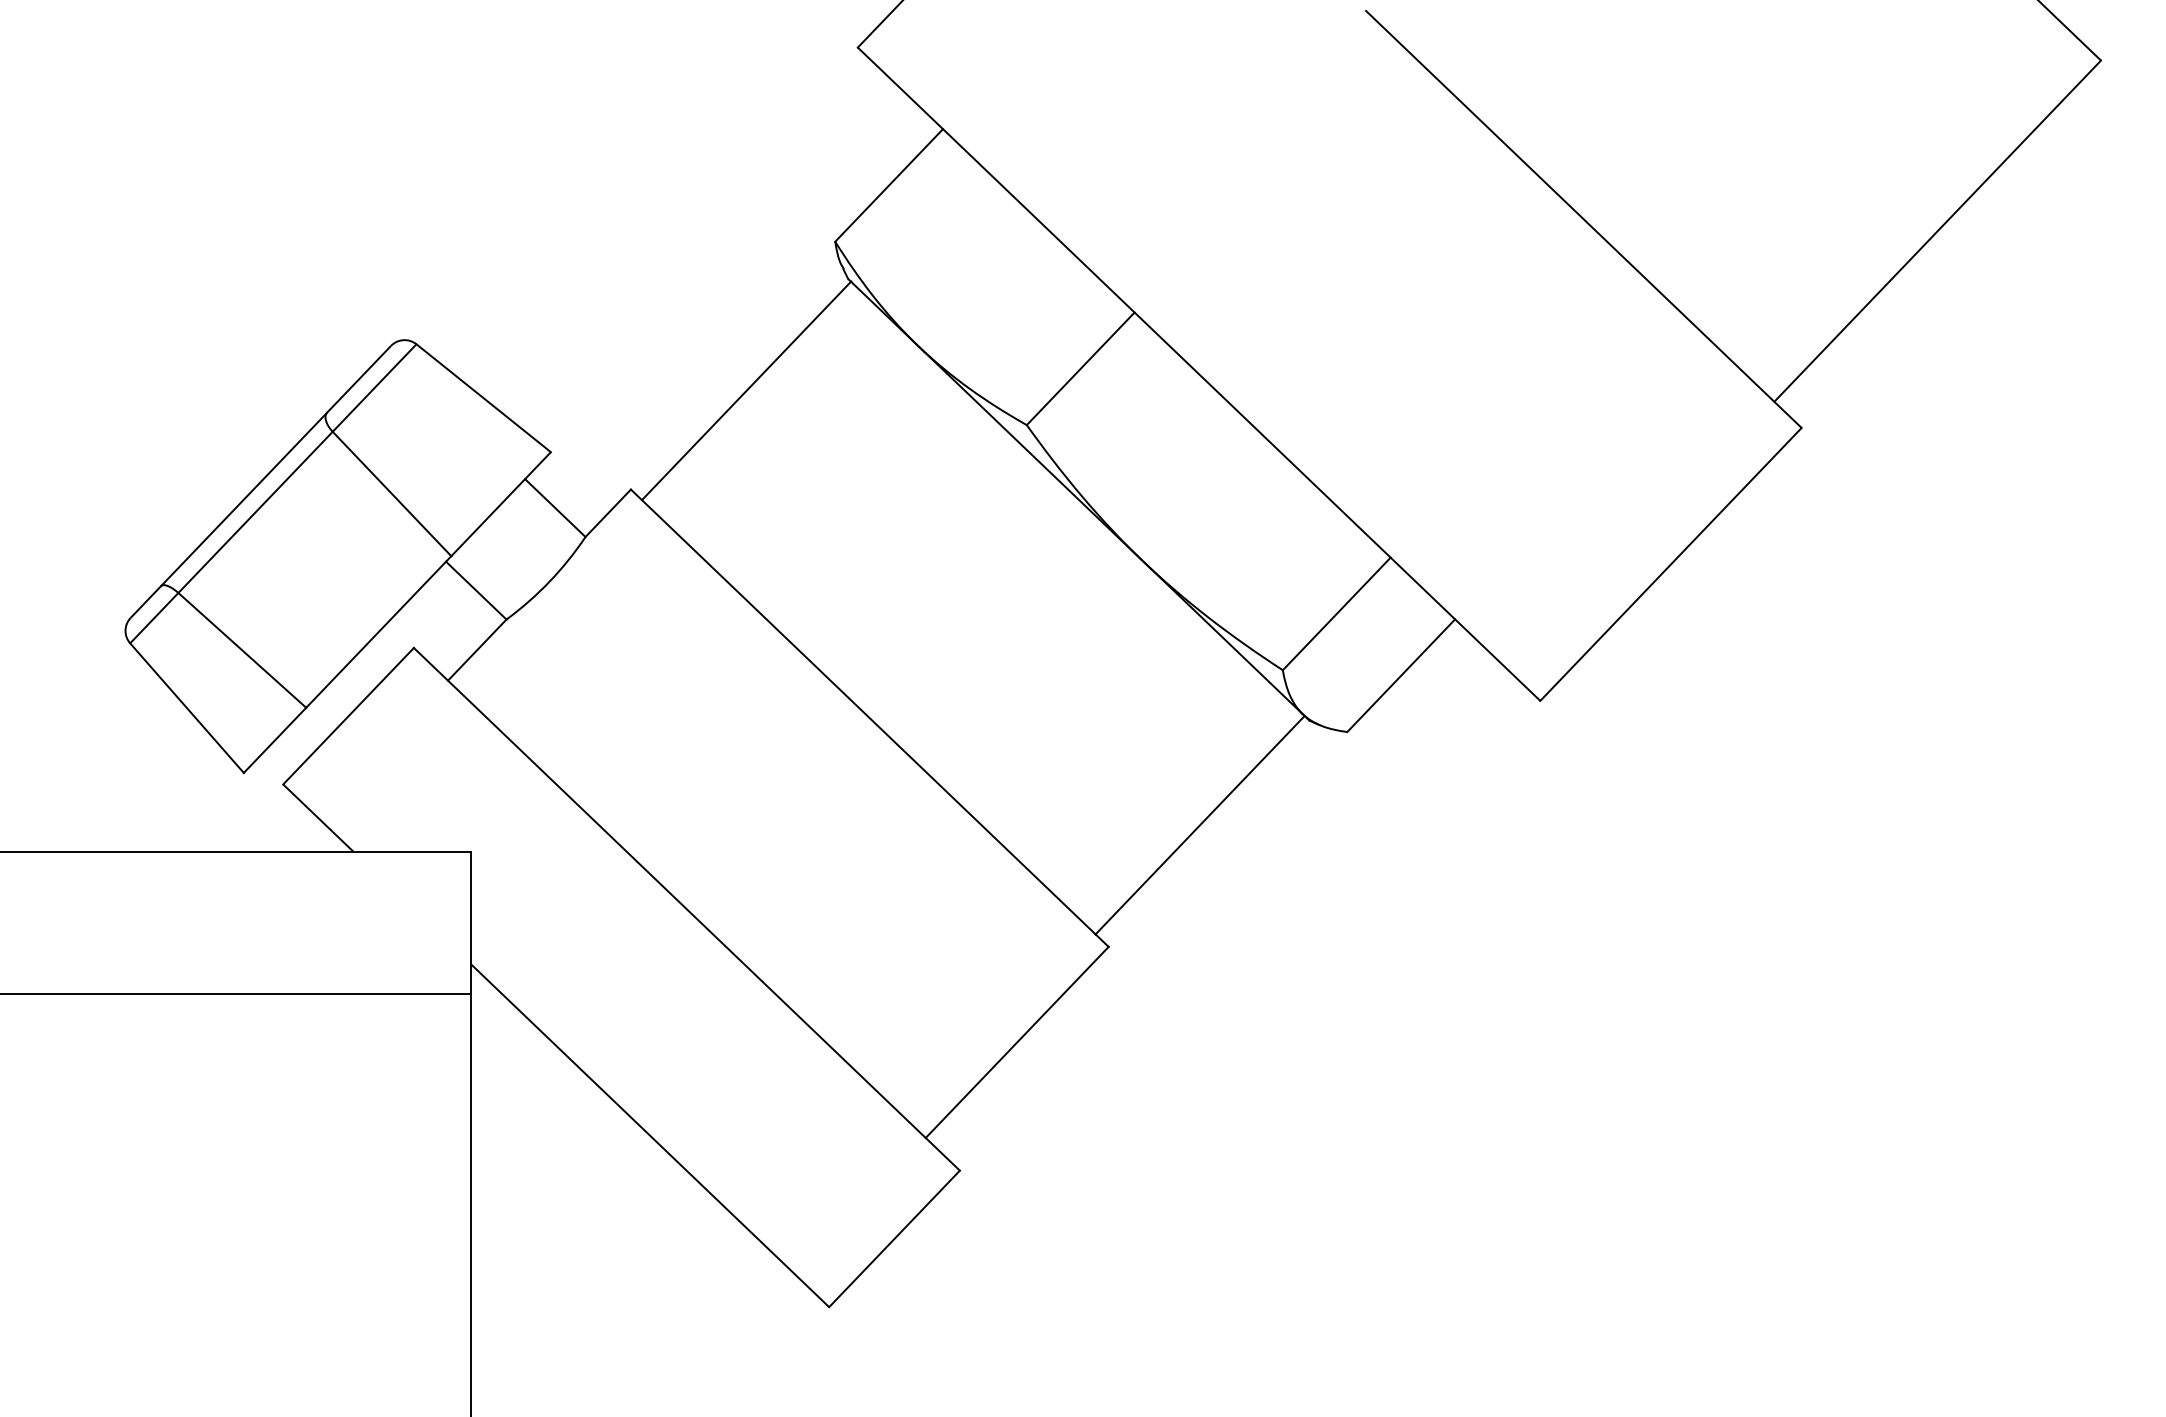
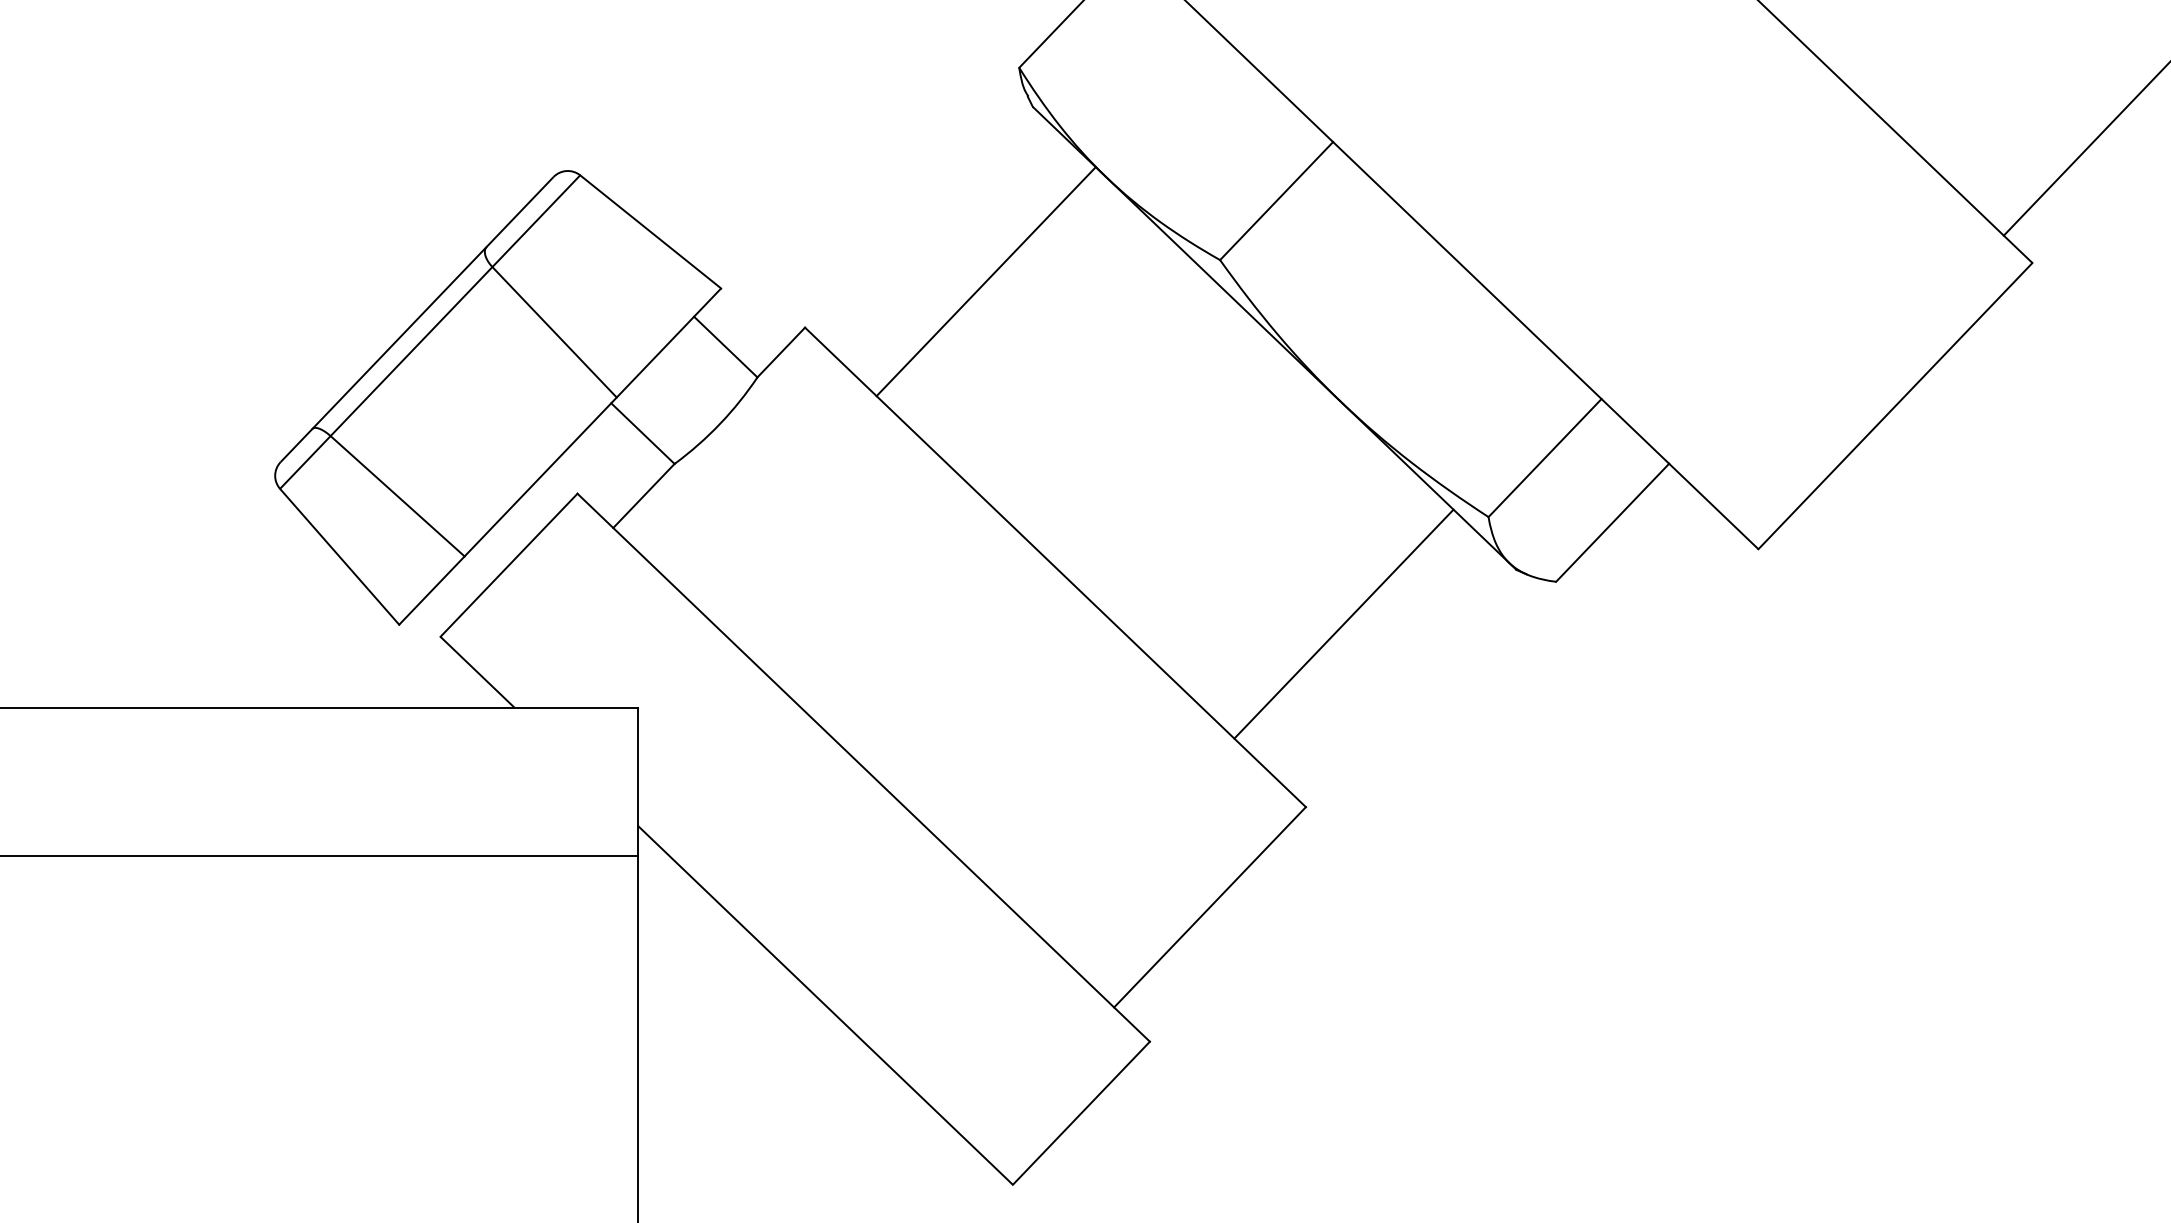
line: (746, 390) -> (985, 281), moved
line: (1199, 825) -> (1343, 624), moved

